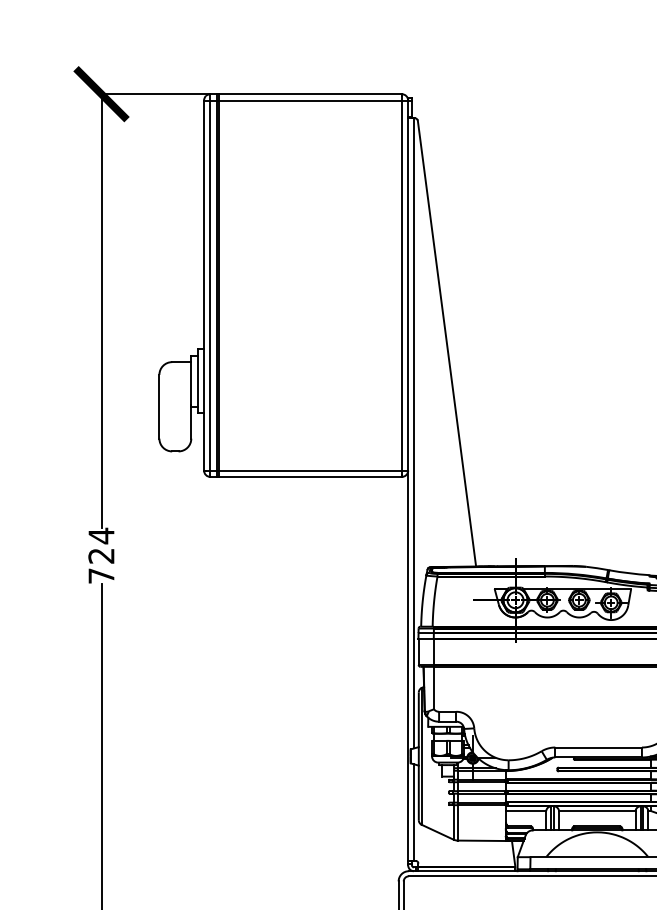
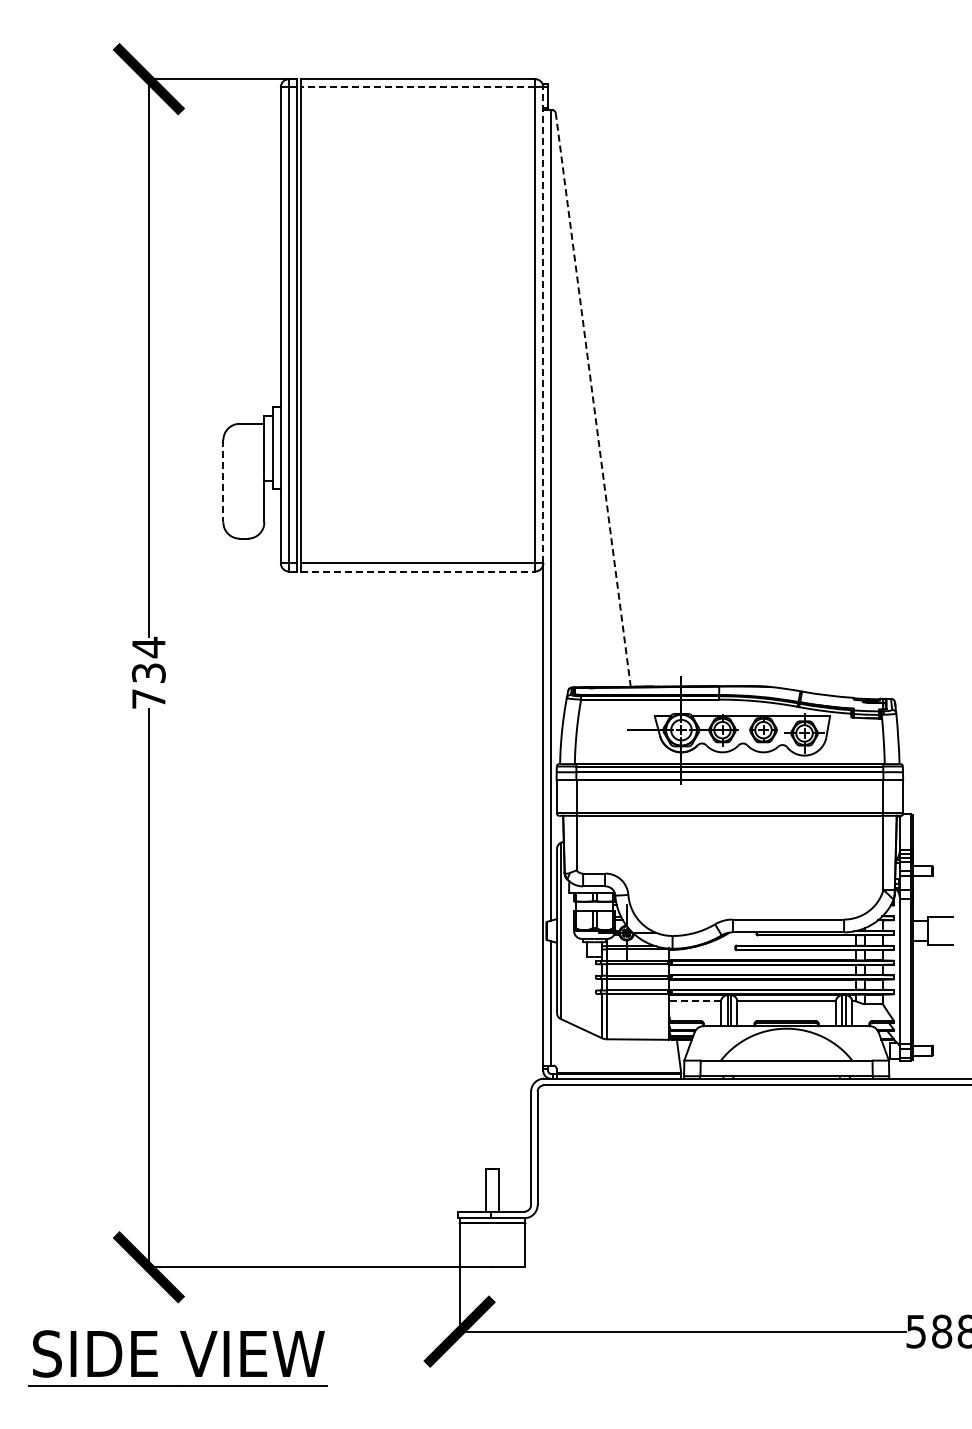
line: (310, 100) -> (417, 87), solid -> dashed
line: (408, 285) -> (543, 325), solid -> dashed
line: (447, 343) -> (593, 399), solid -> dashed
line: (159, 406) -> (223, 481), solid -> dashed
line: (311, 476) -> (418, 571), solid -> dashed
text: (101, 556) -> (148, 673), 724 -> 734
line: (526, 811) -> (695, 1001), solid -> dashed

